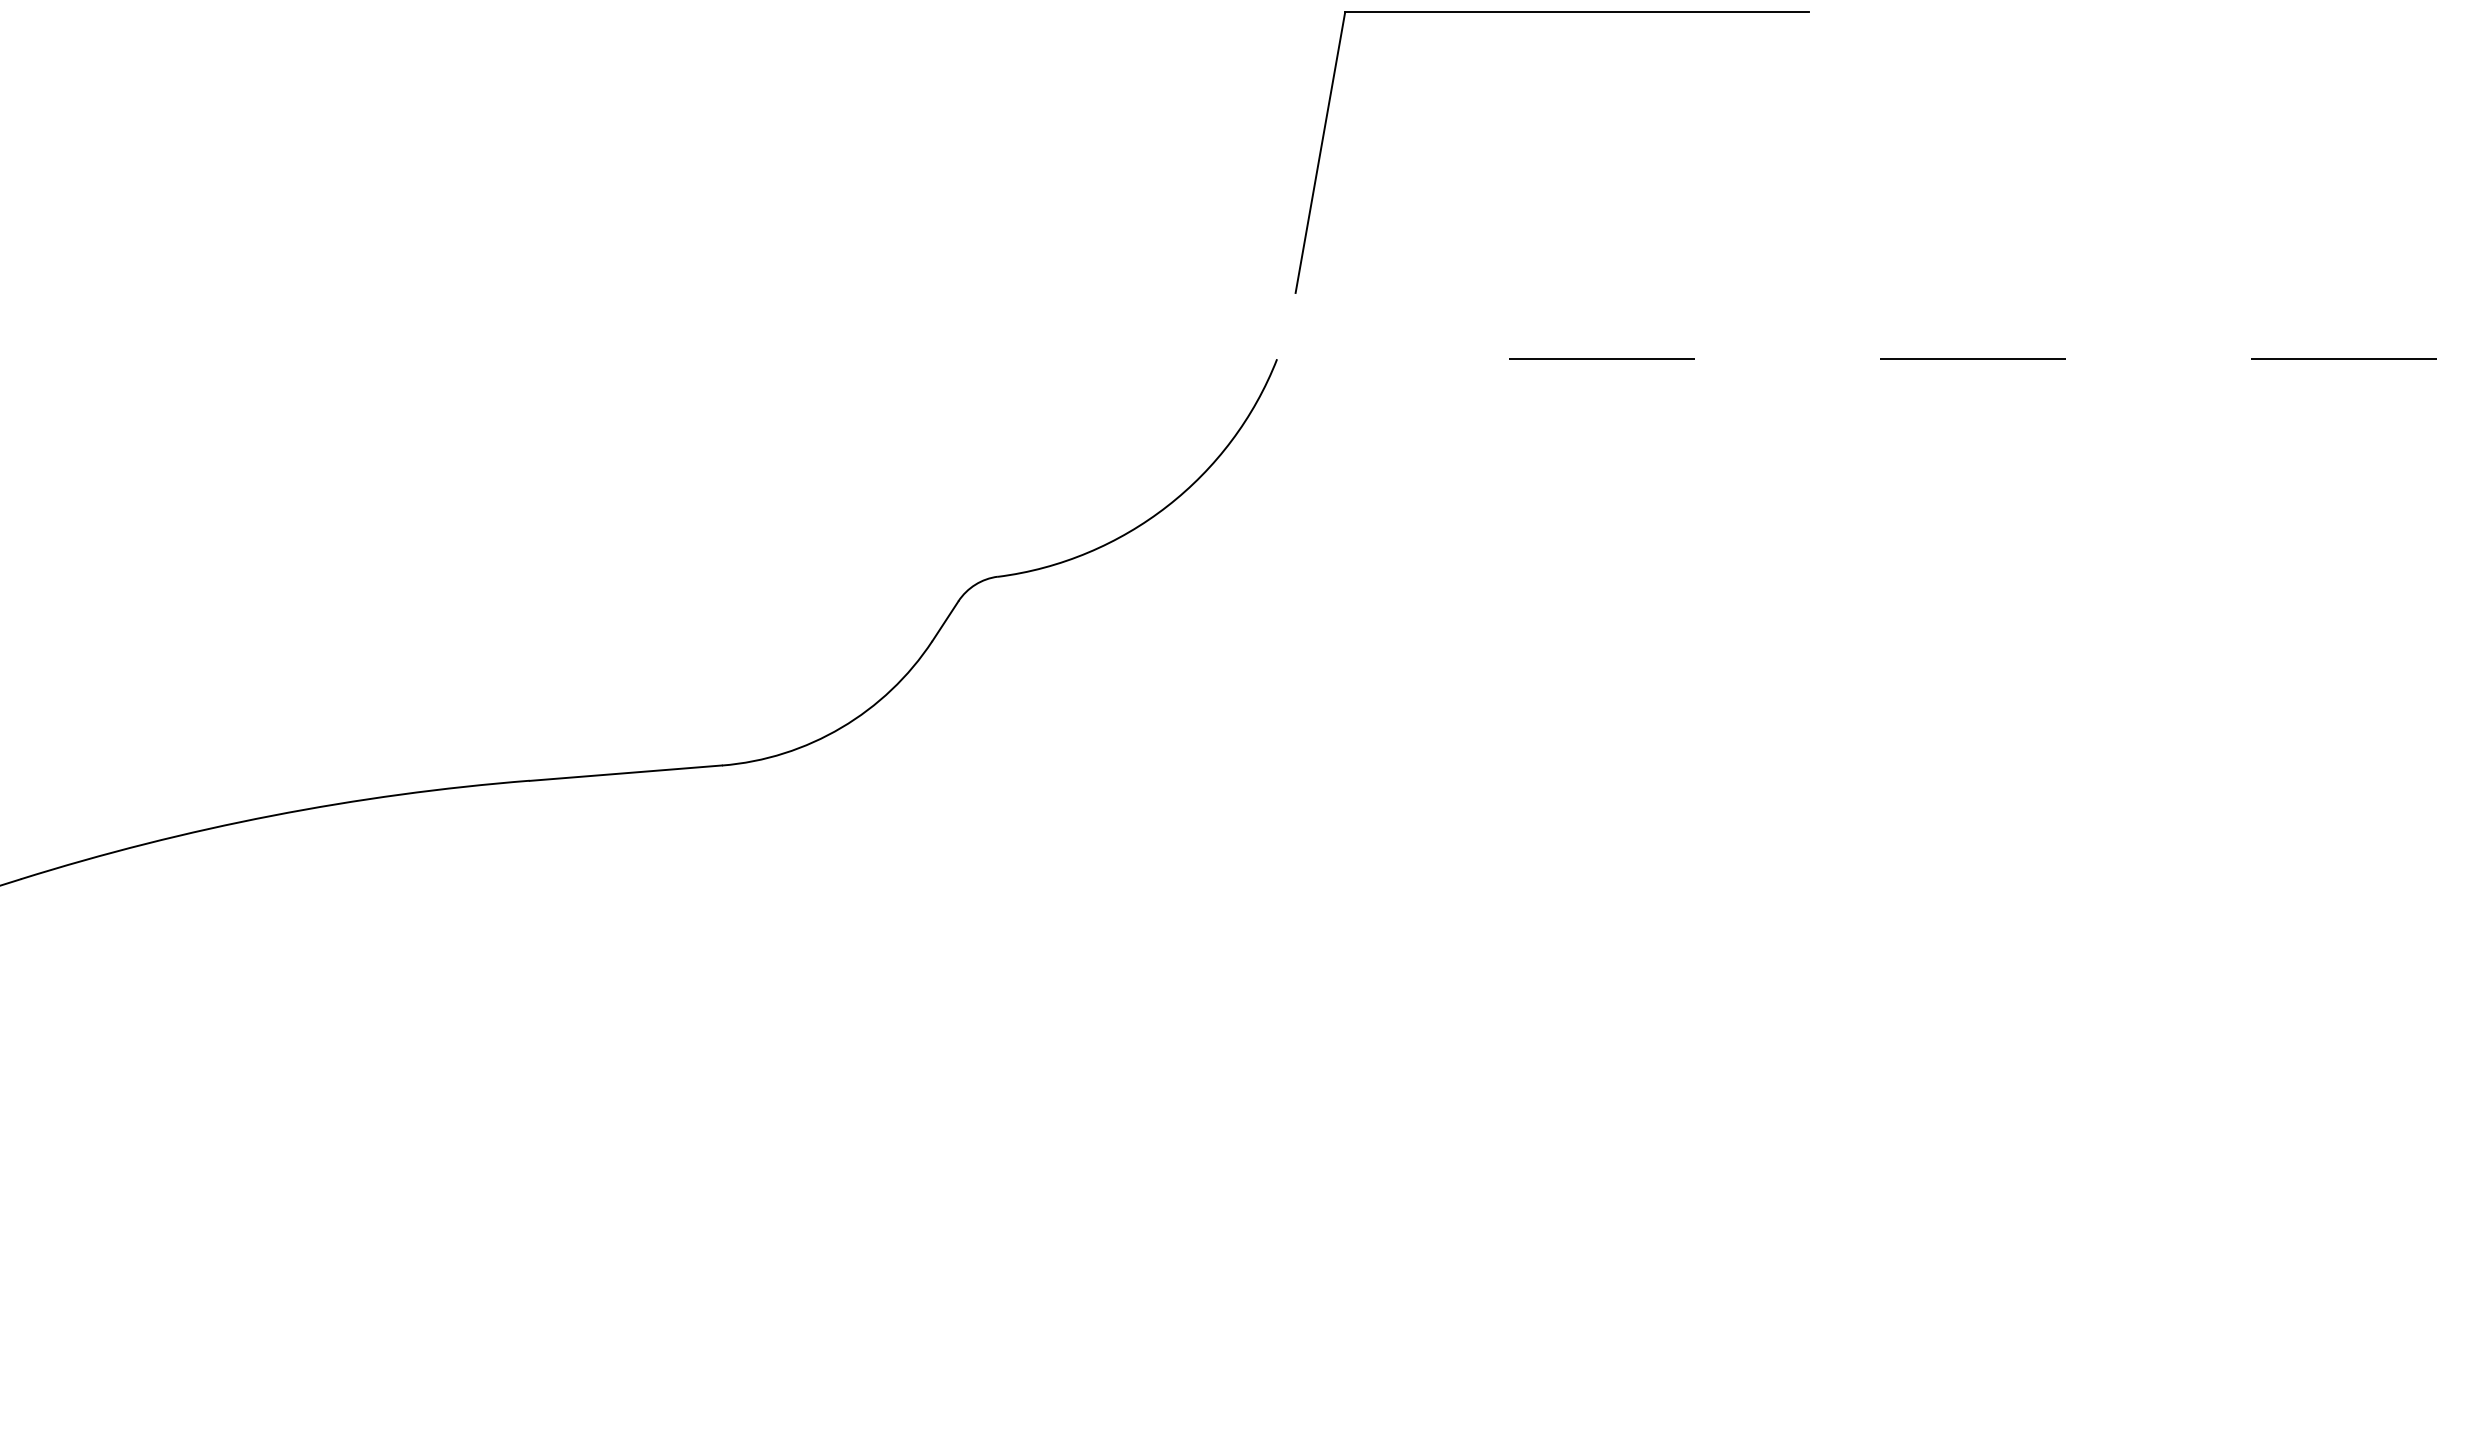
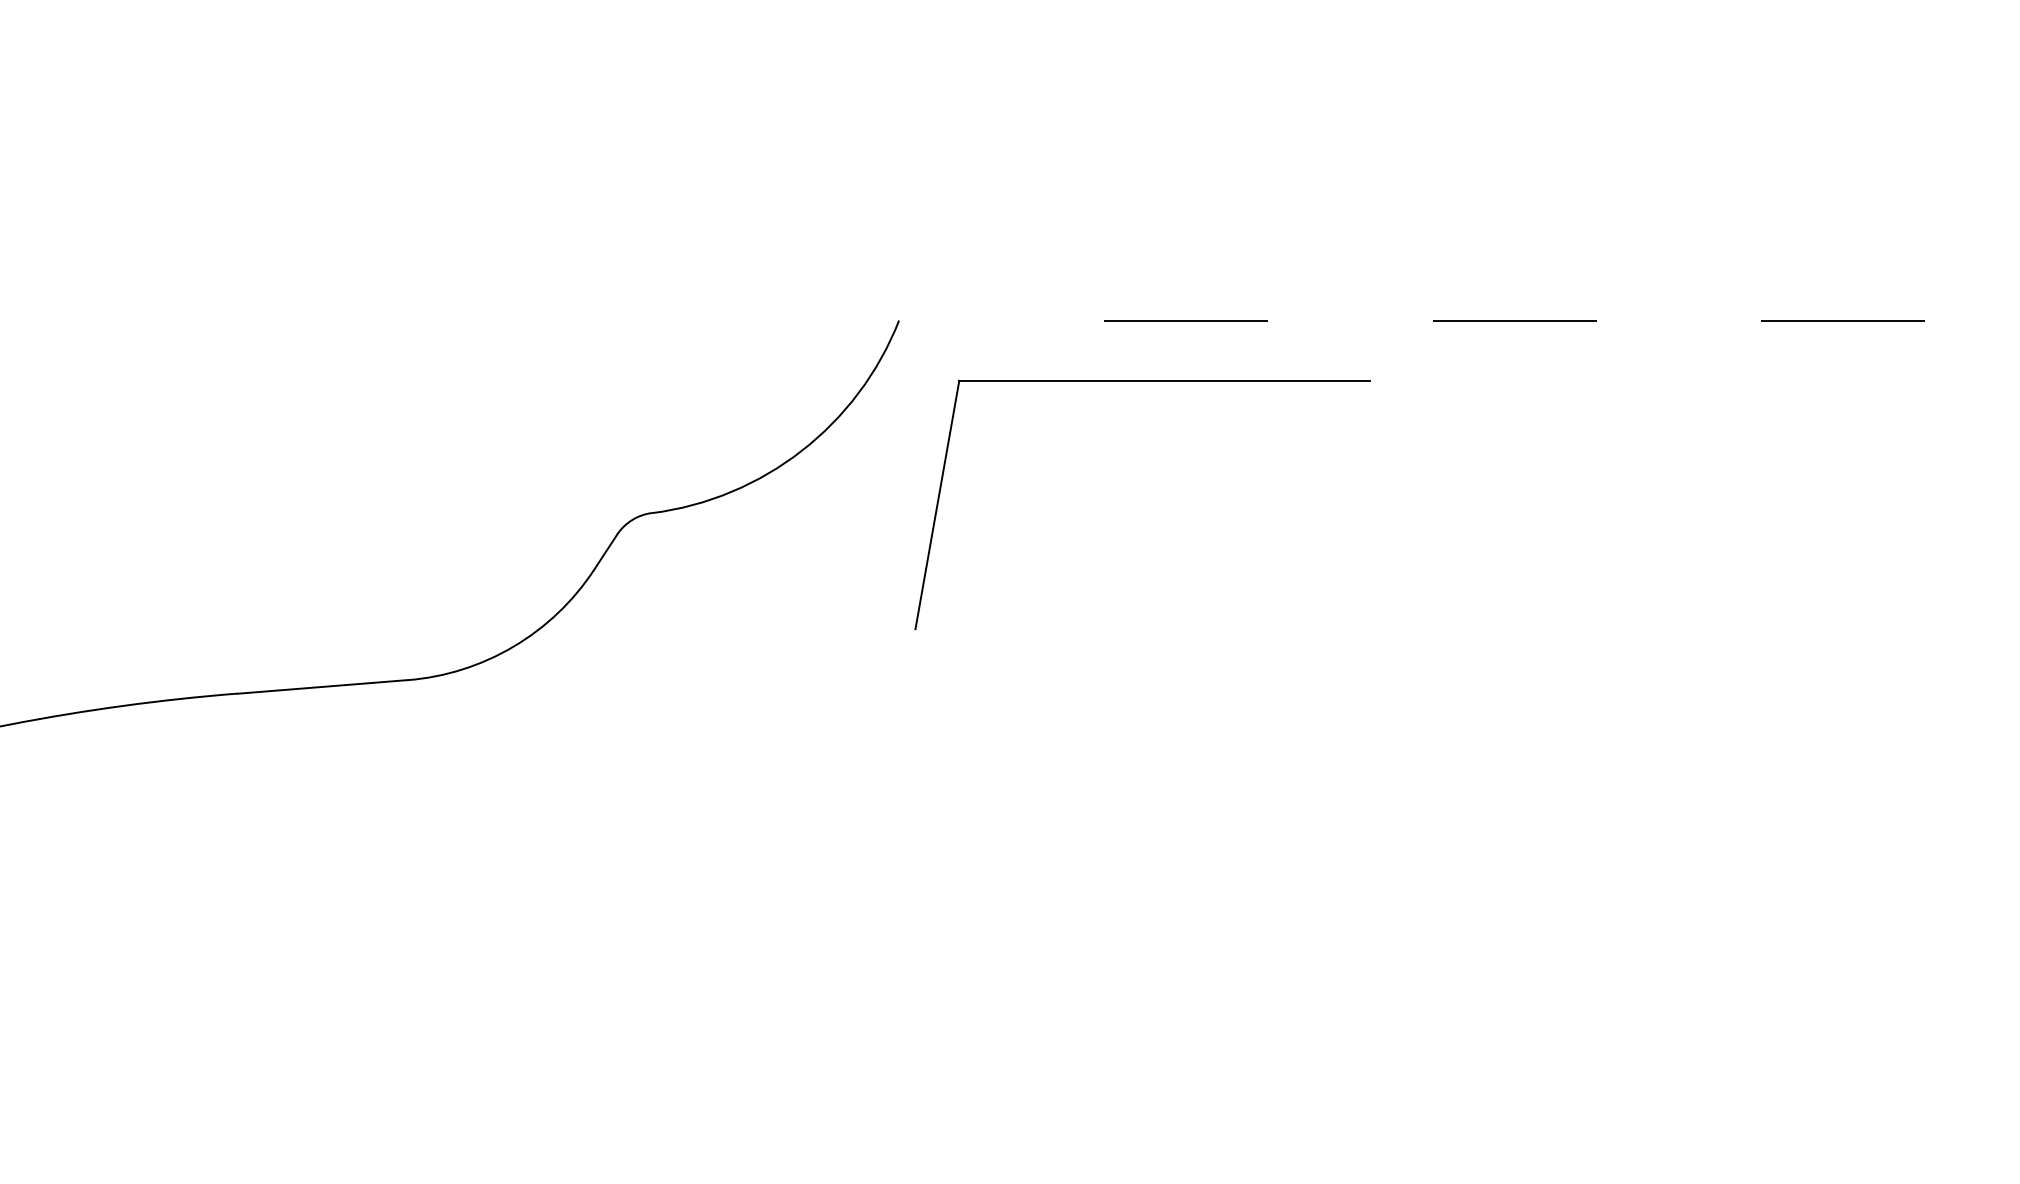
part: (1551, 12) -> (1141, 380), moved

